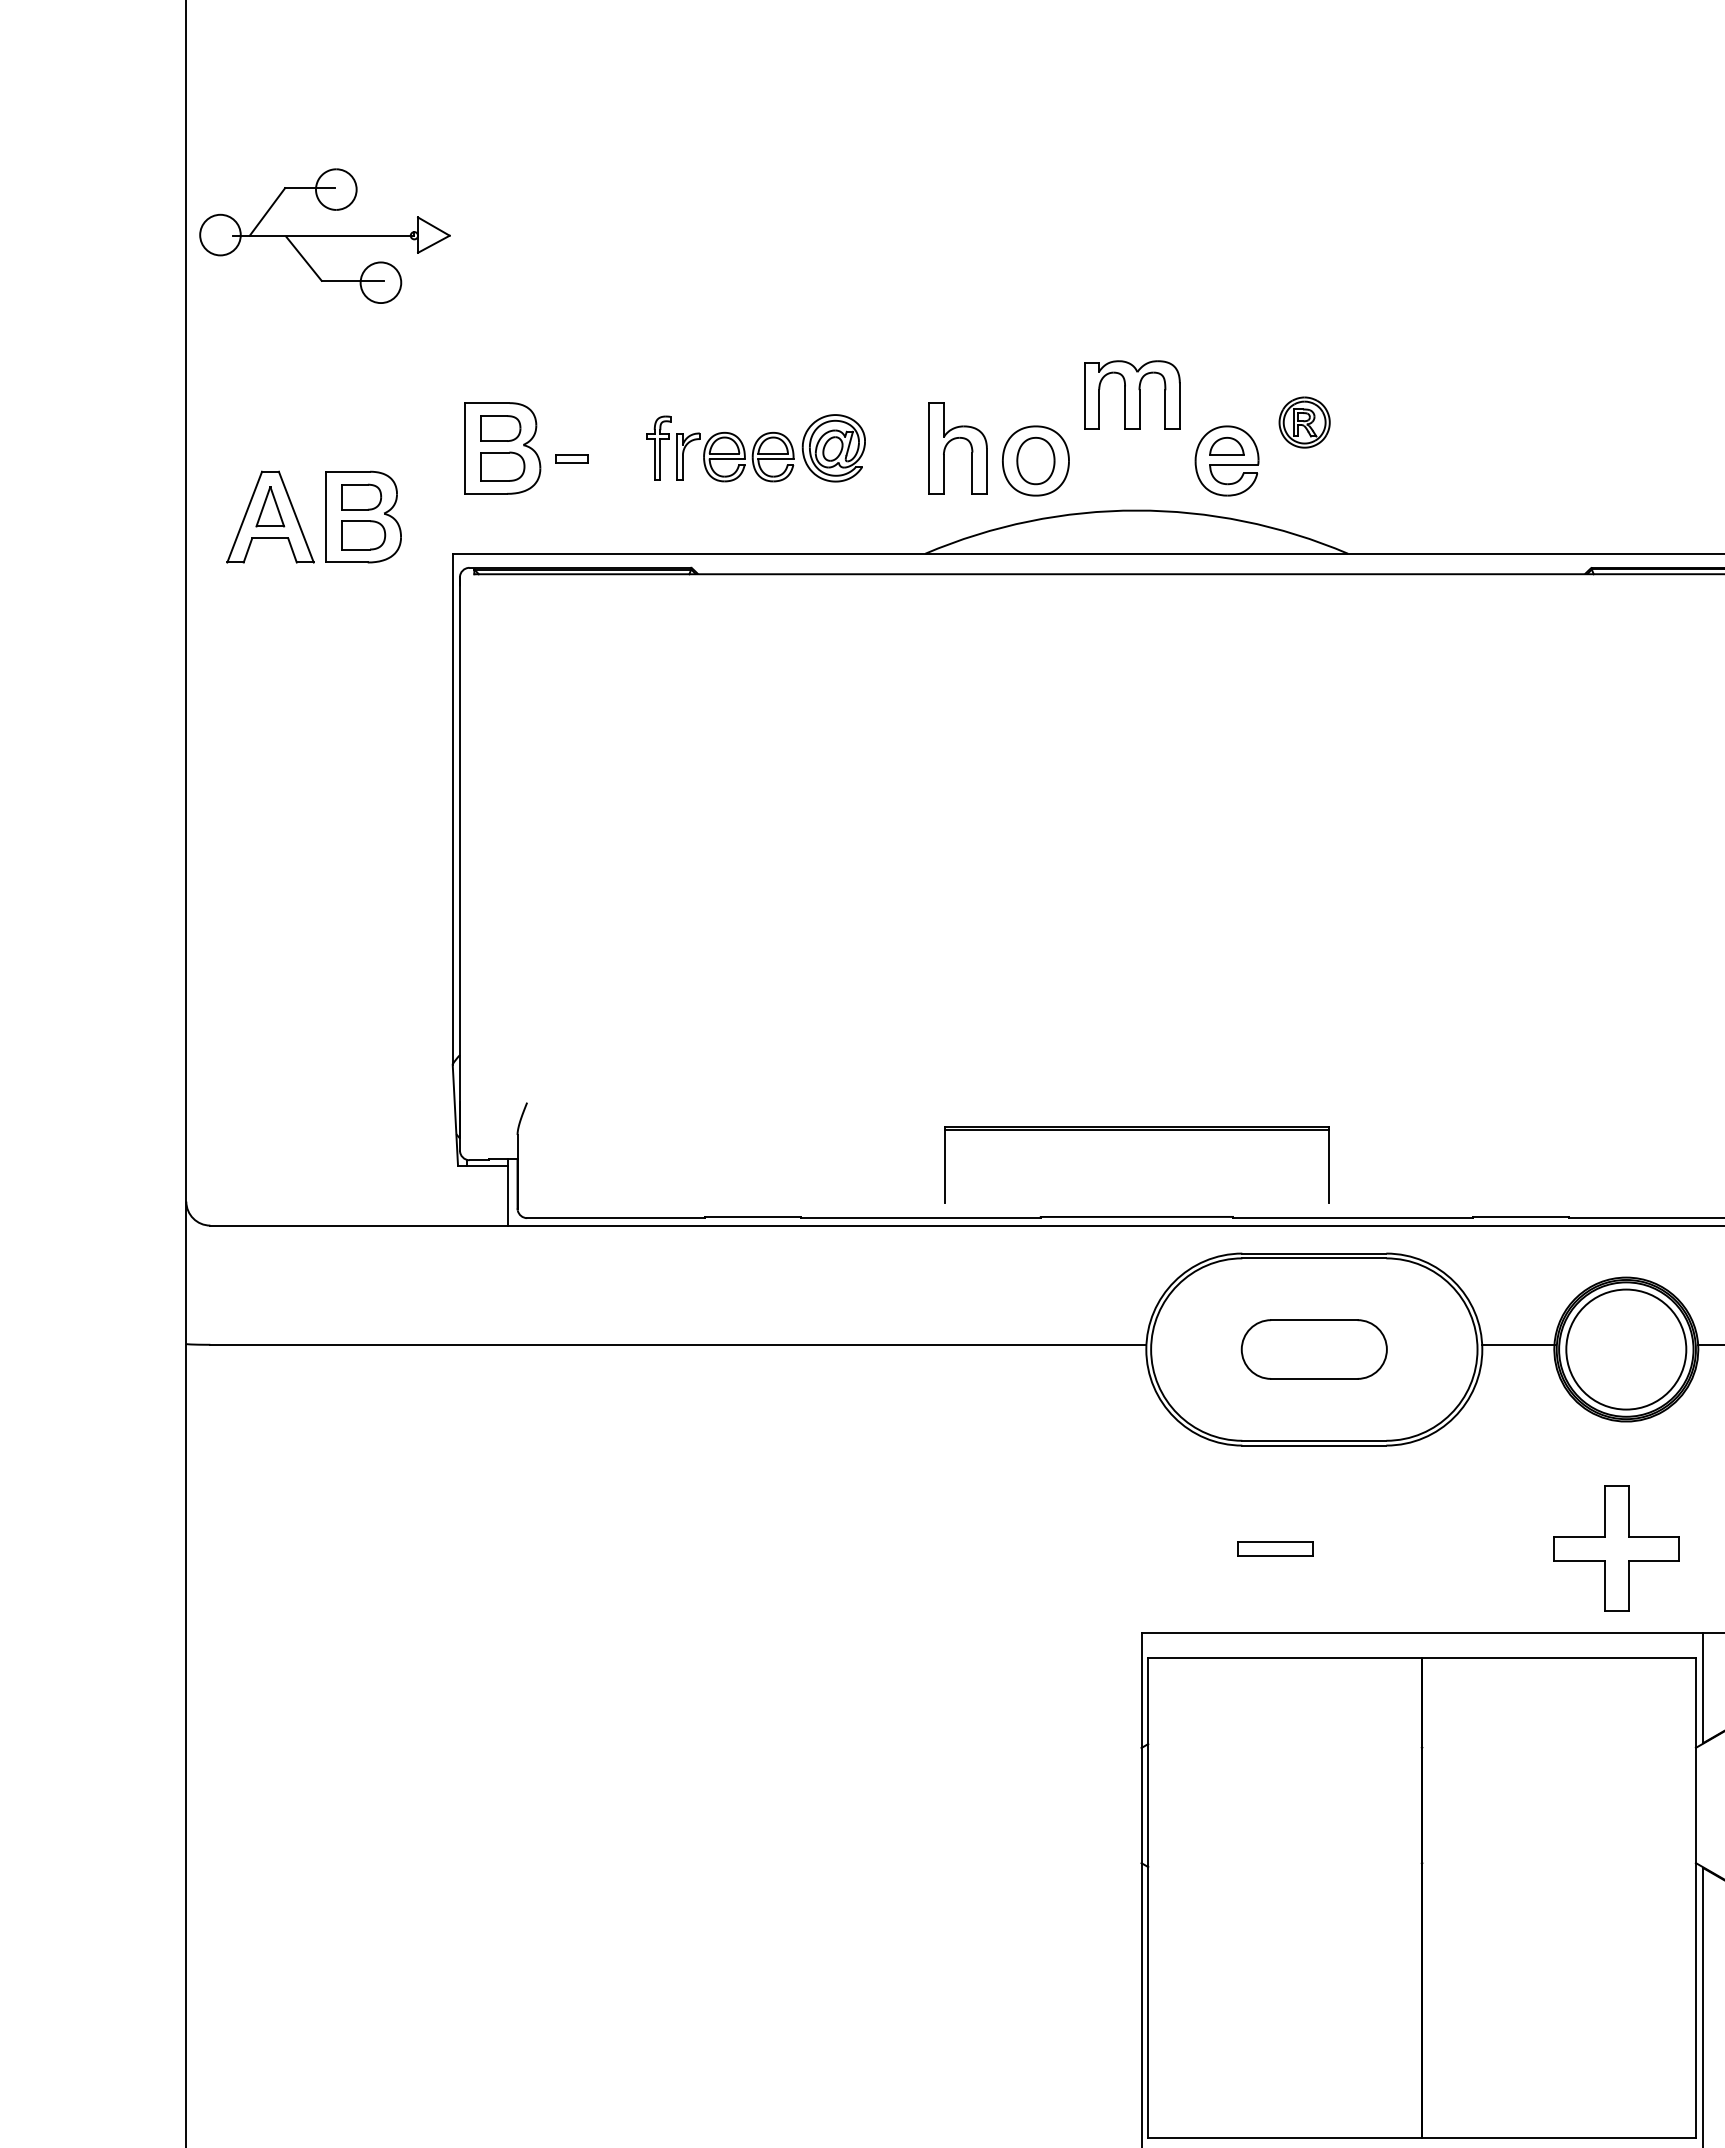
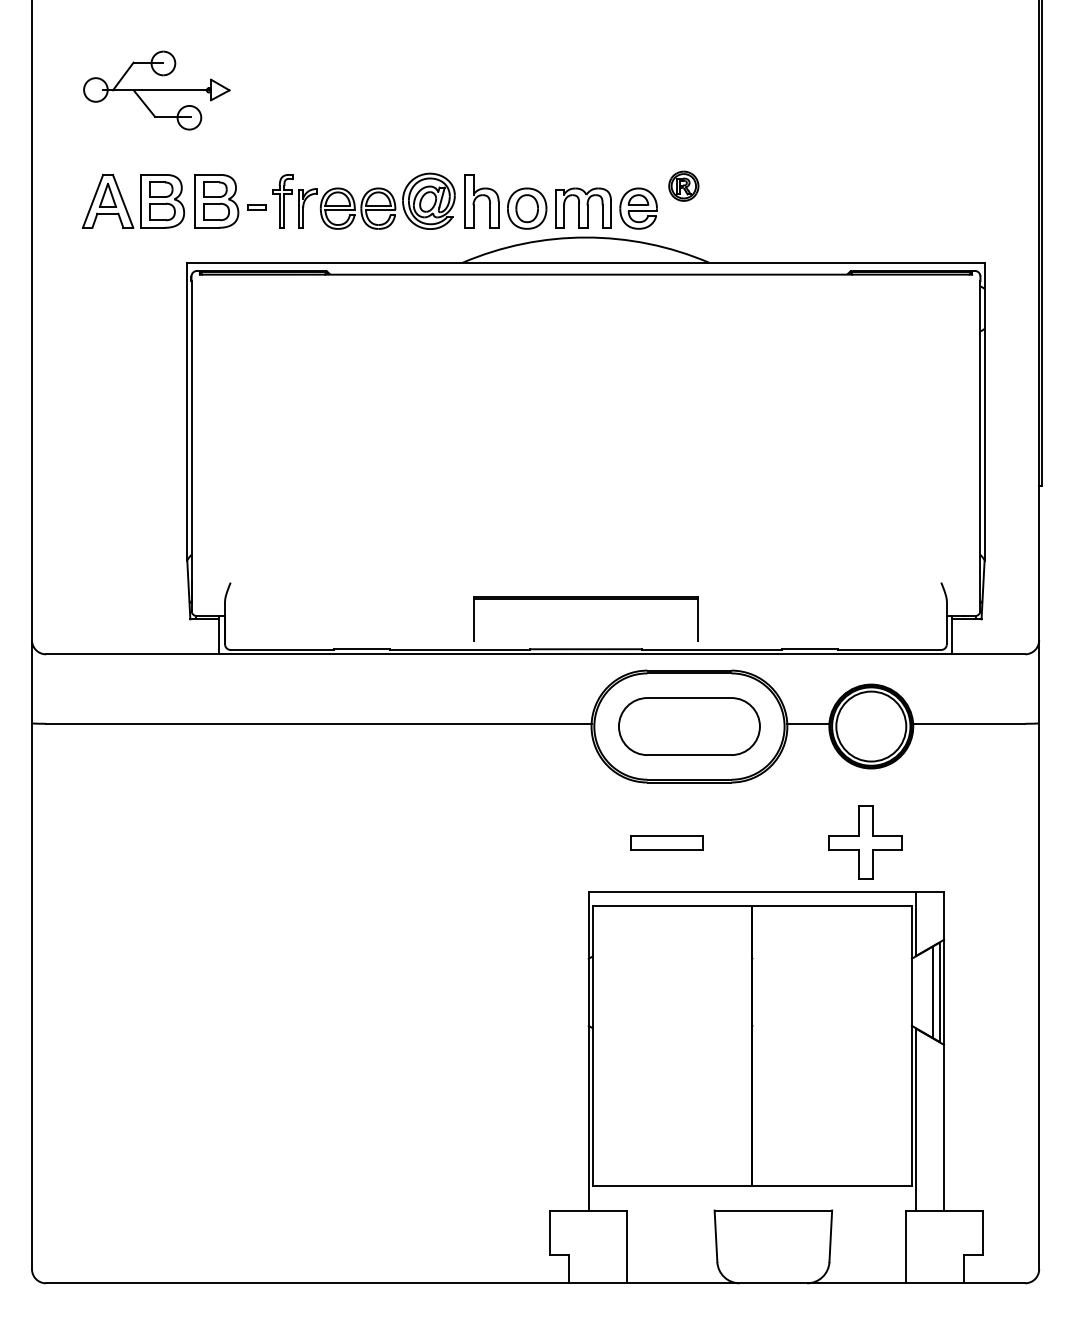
part: (324, 235) -> (156, 90), moved
part: (1132, 393) -> (583, 207), moved
part: (755, 446) -> (363, 200), size x1.43
part: (326, 515) -> (140, 200), moved
part: (1314, 1349) -> (689, 726), size x1.67
part: (1274, 1548) -> (666, 842), size x1.67

